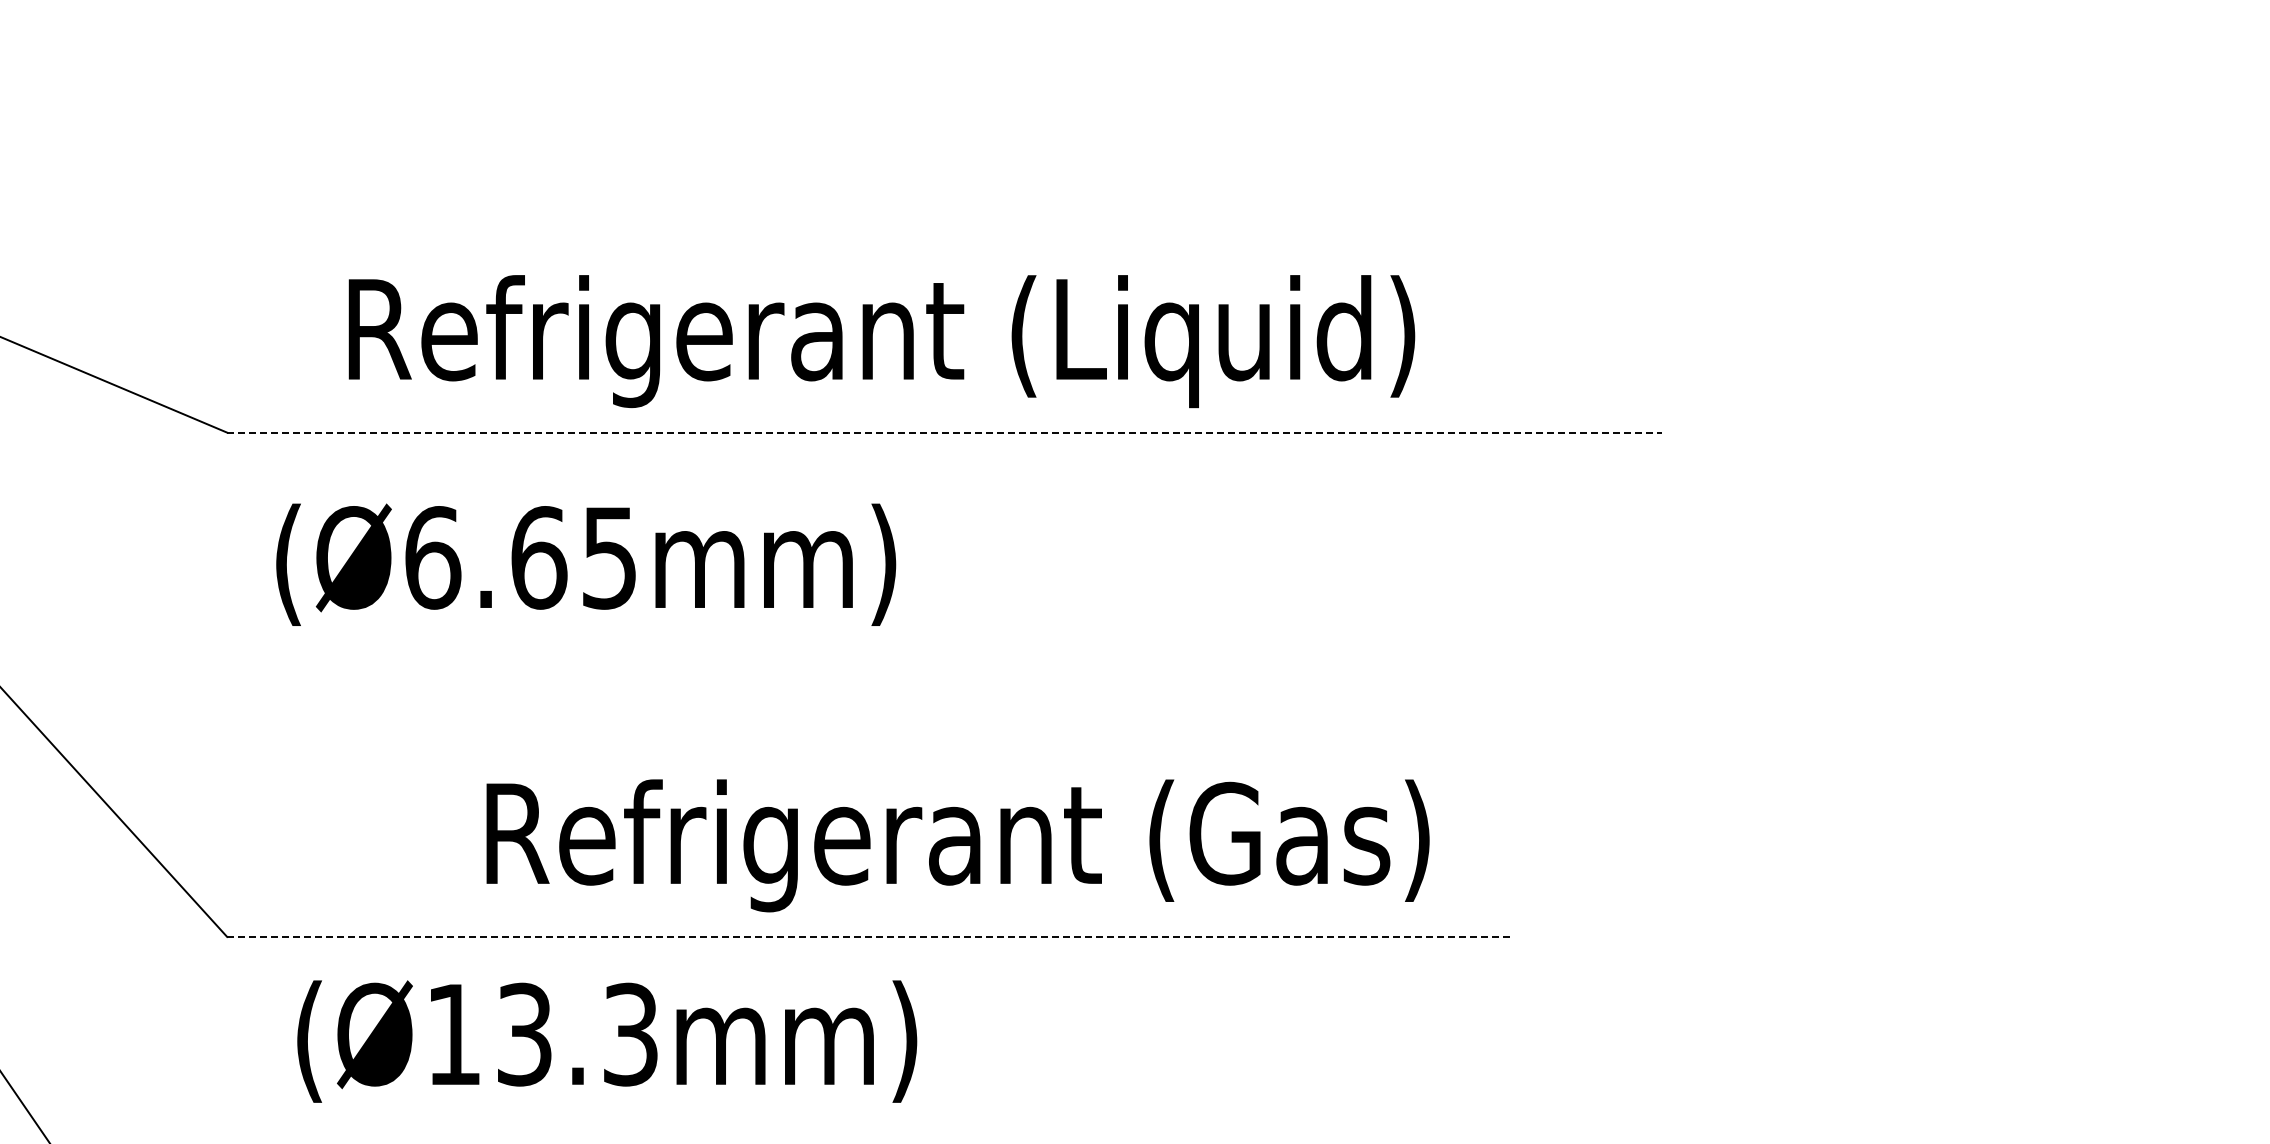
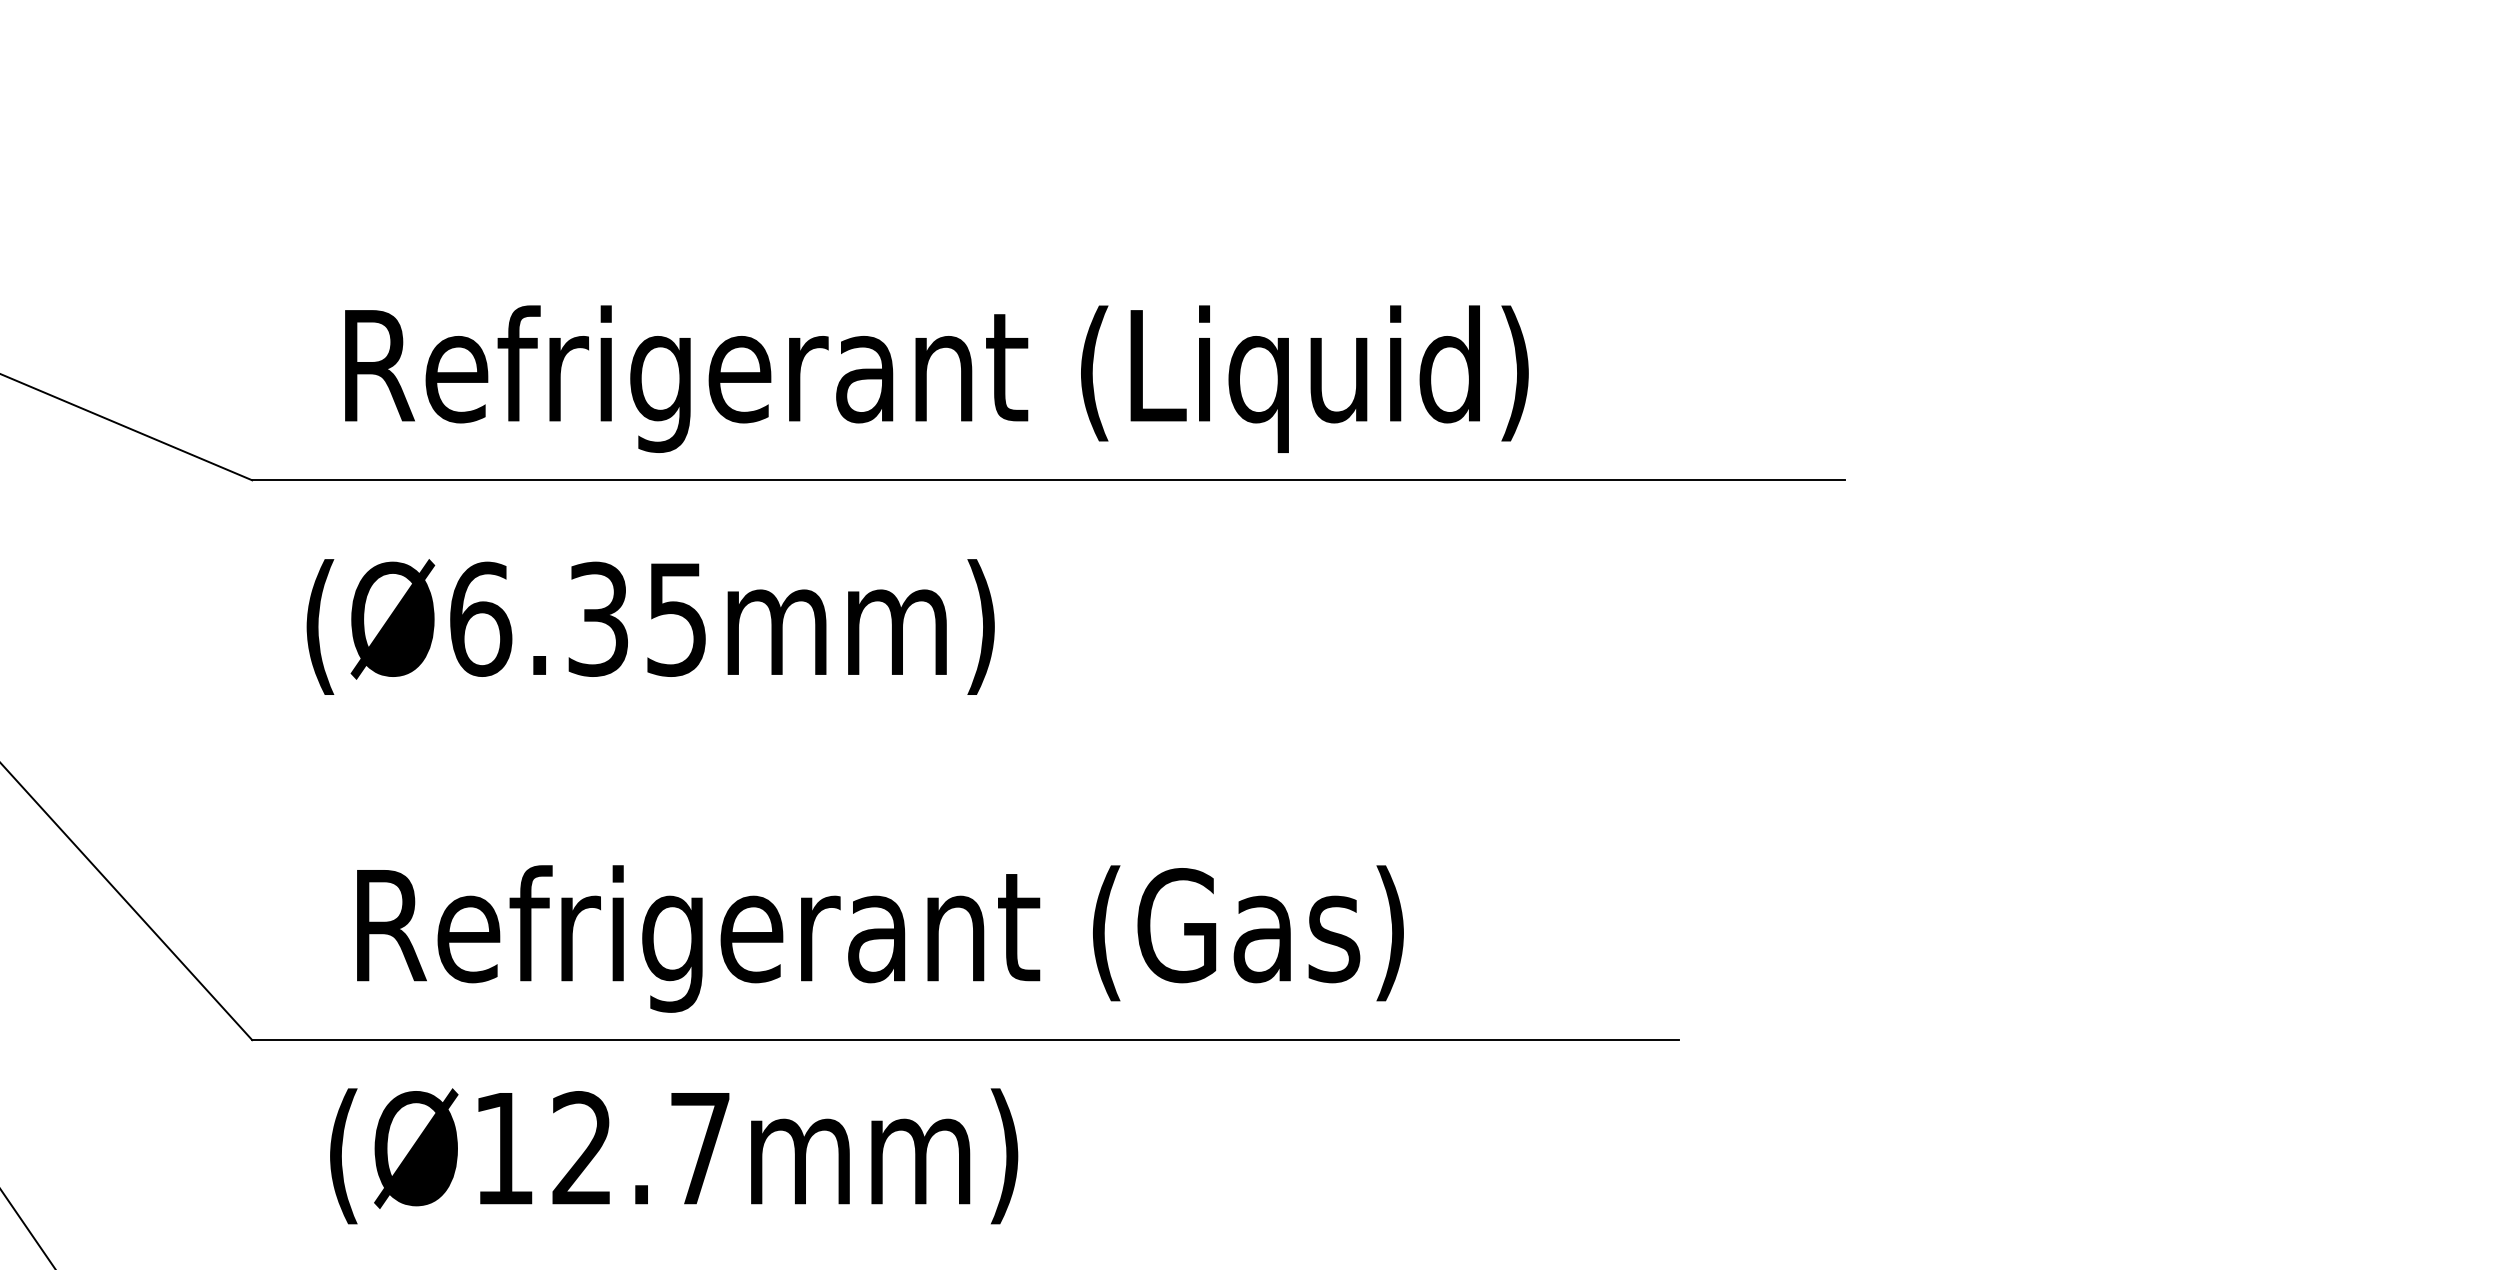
text: (881, 341) -> (936, 379), moved
line: (944, 432) -> (1048, 480), dashed -> solid
text: (539, 557) -> (598, 618), (Ø6.65mm) -> (Ø6.35mm)
text: (957, 845) -> (879, 938), moved
line: (869, 936) -> (965, 1039), dashed -> solid
text: (577, 1034) -> (641, 1148), (Ø13.3mm) -> (Ø12.7mm)

